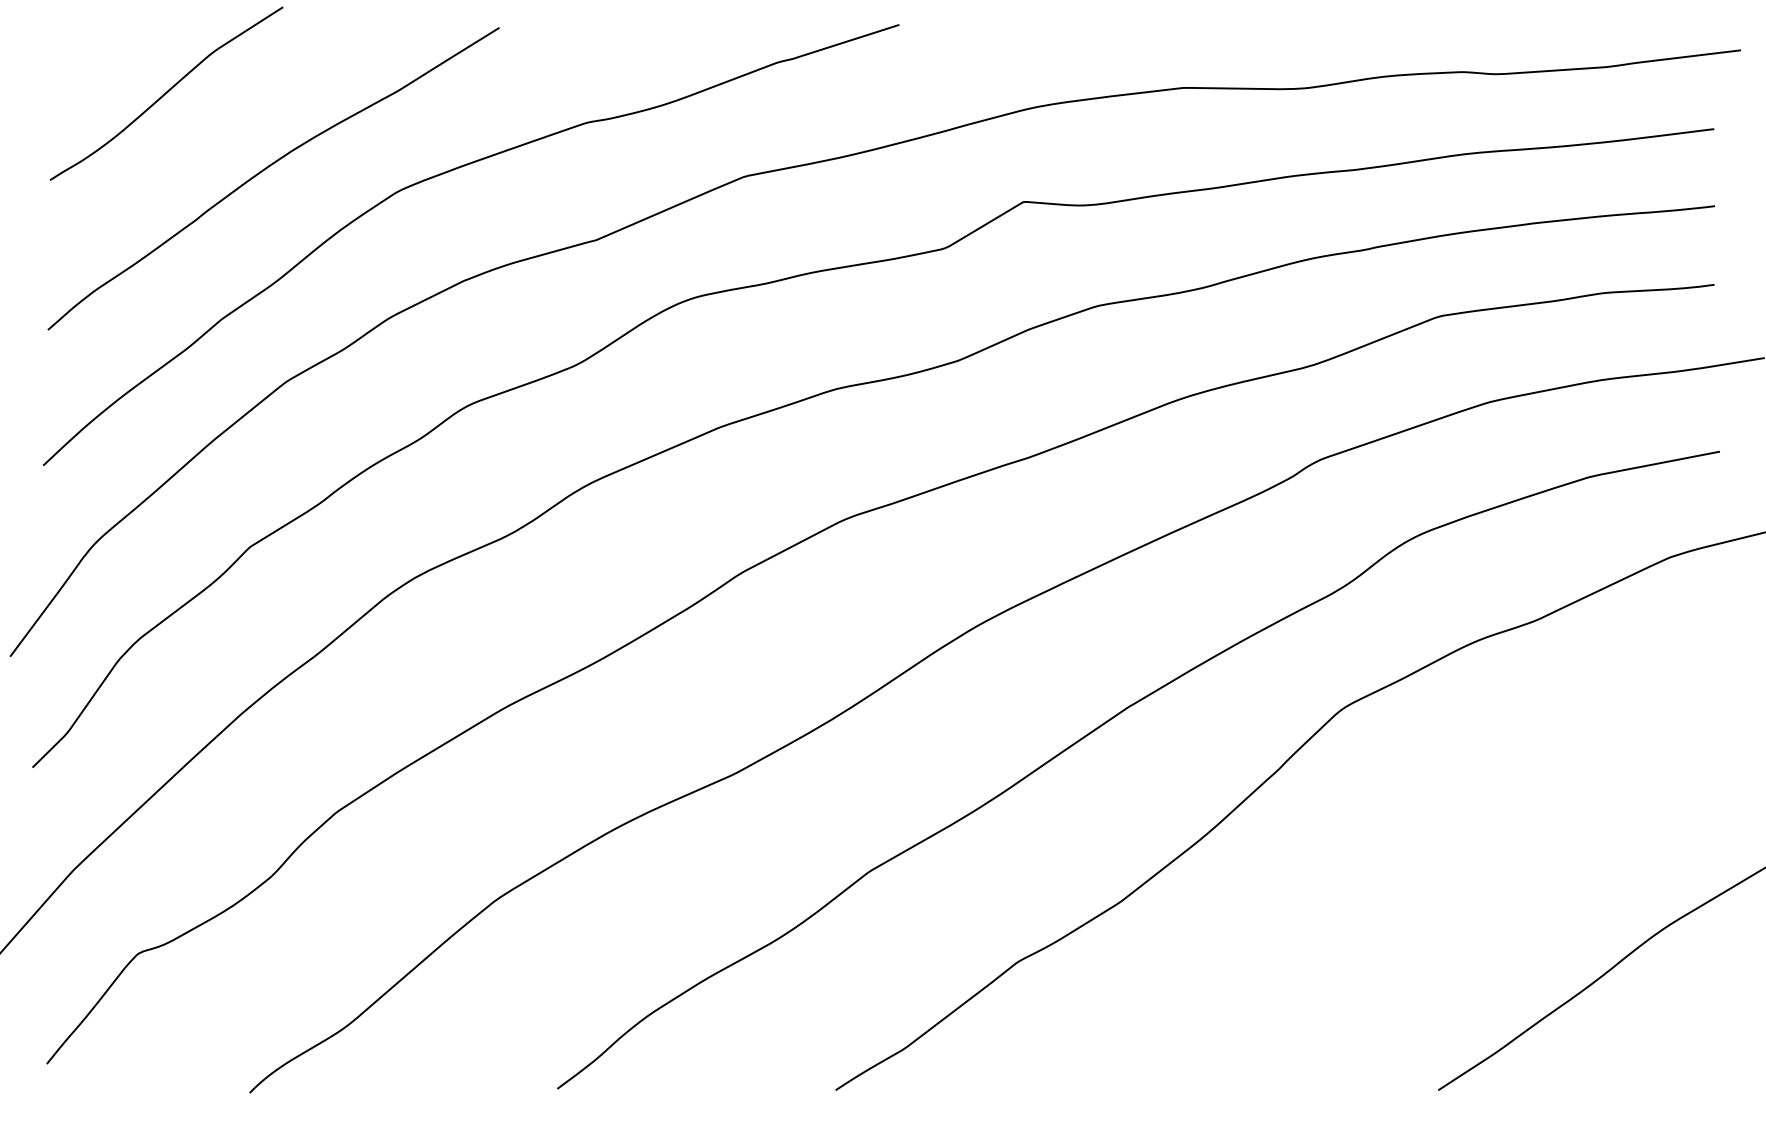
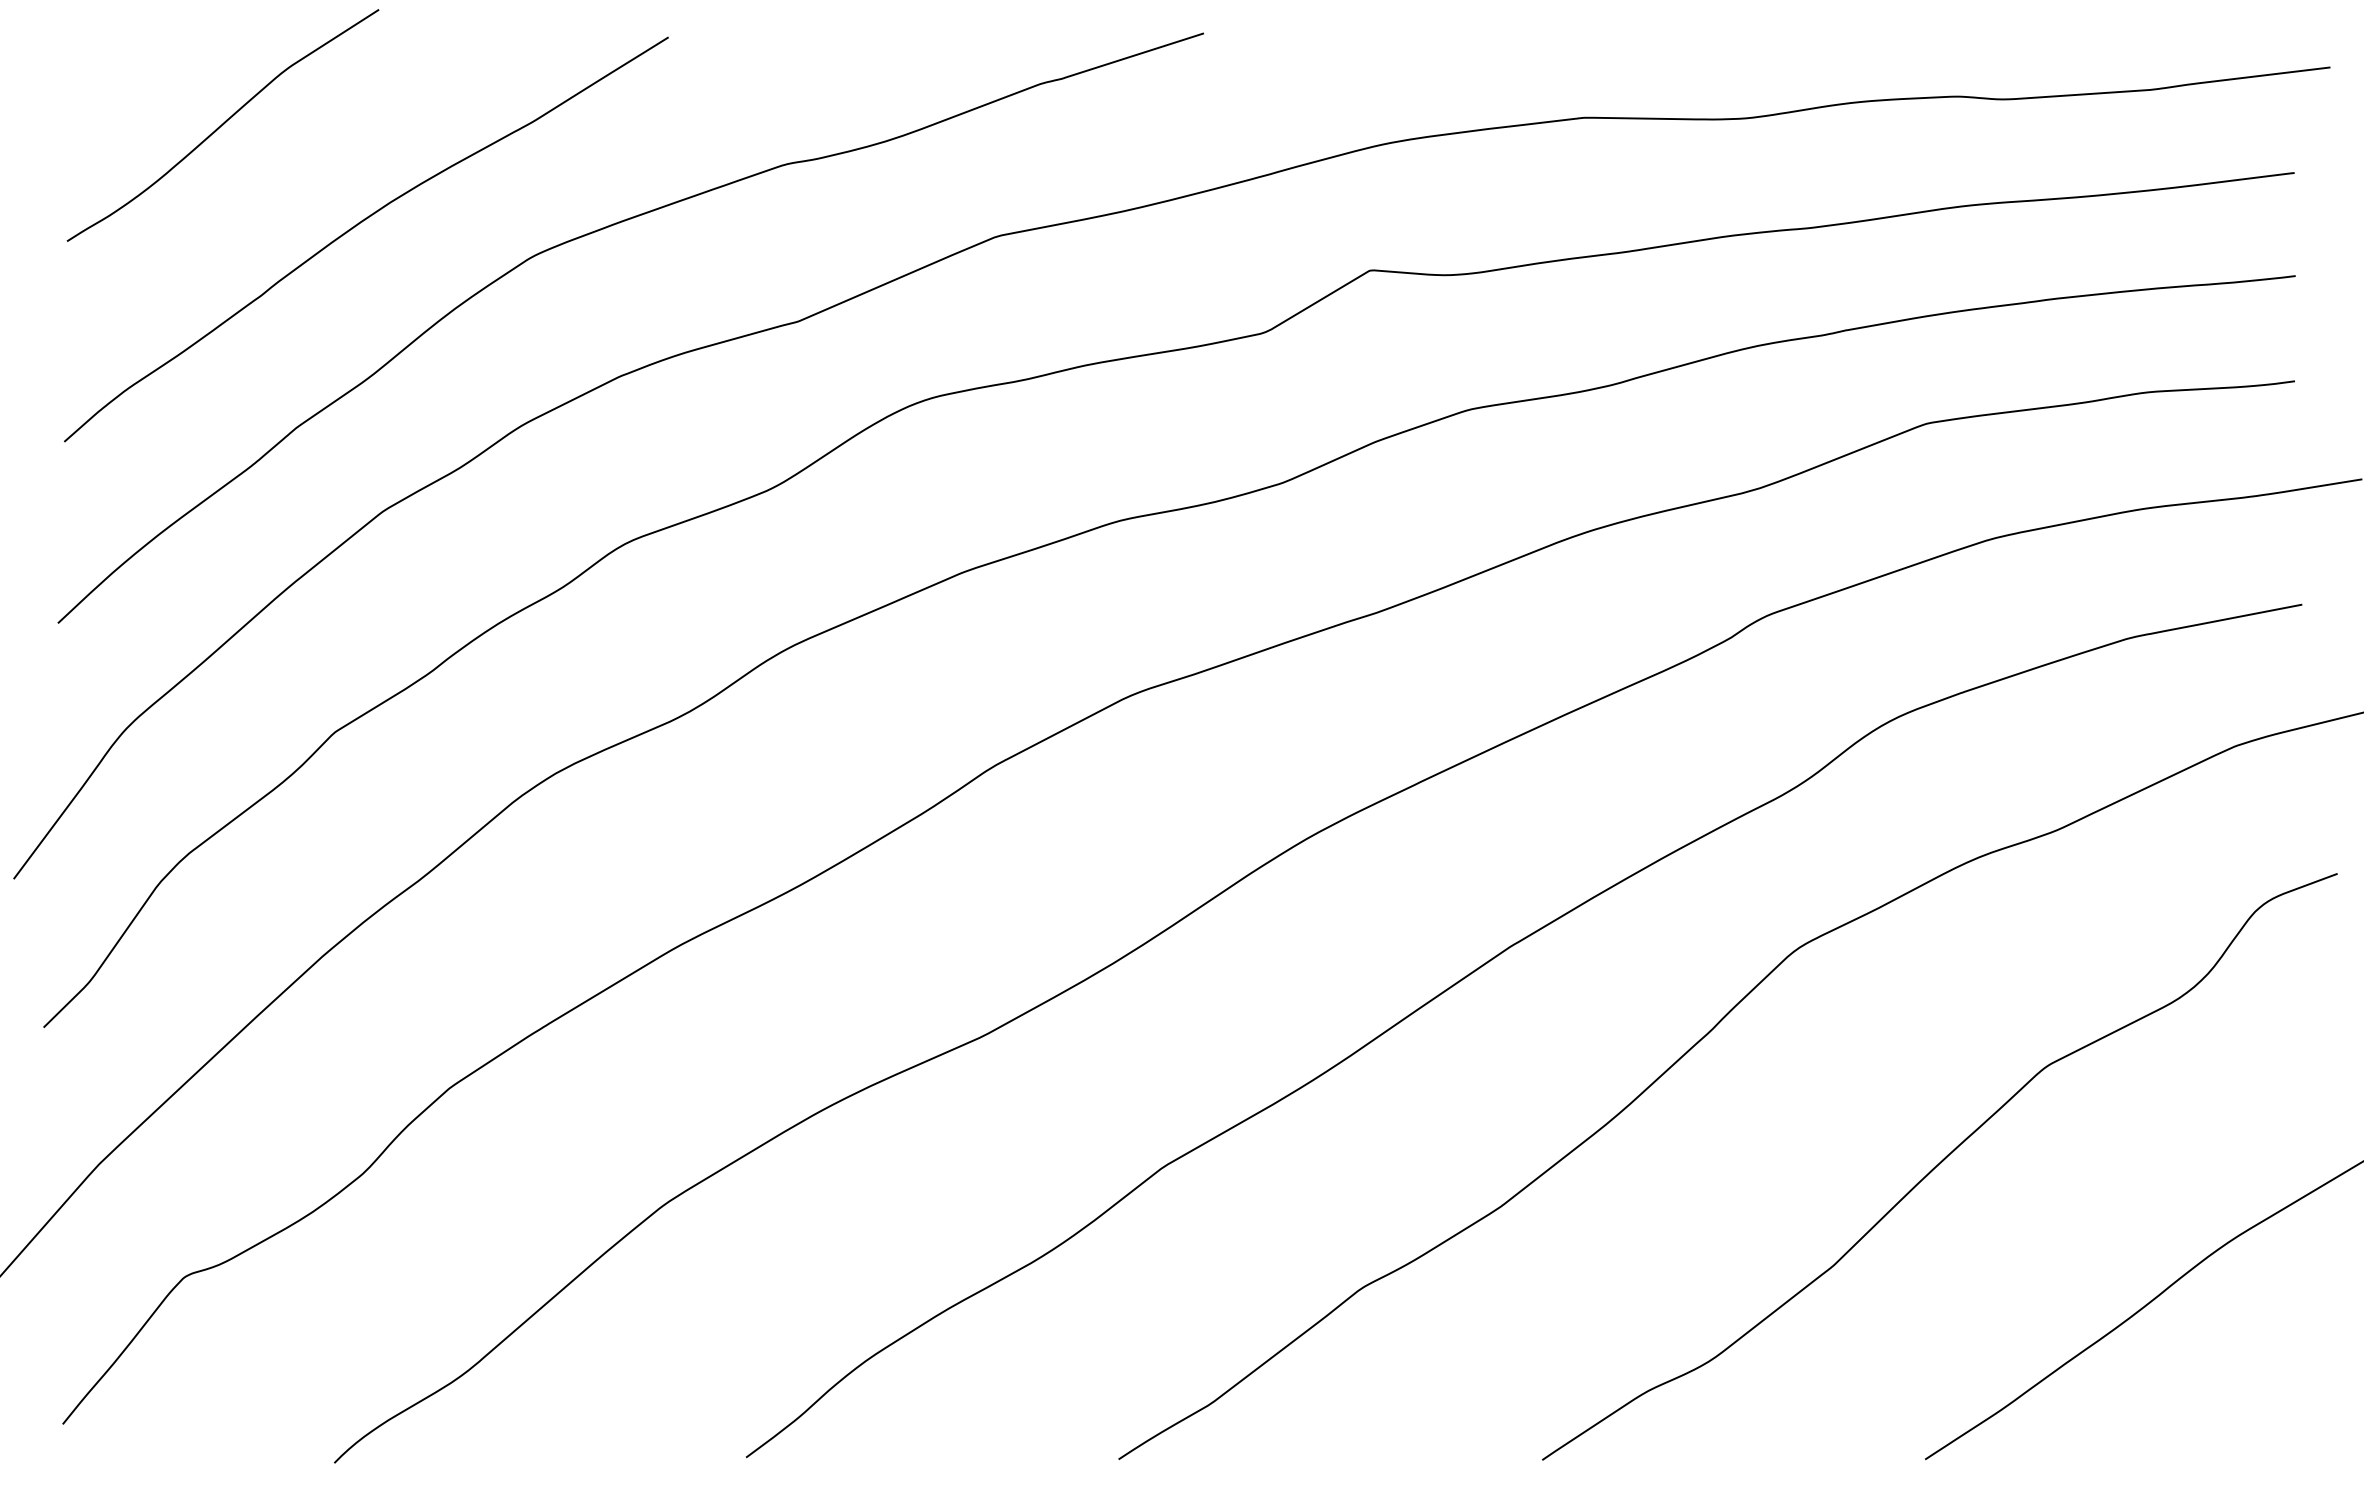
curve: (1449, 870) -> (1940, 1165), added

